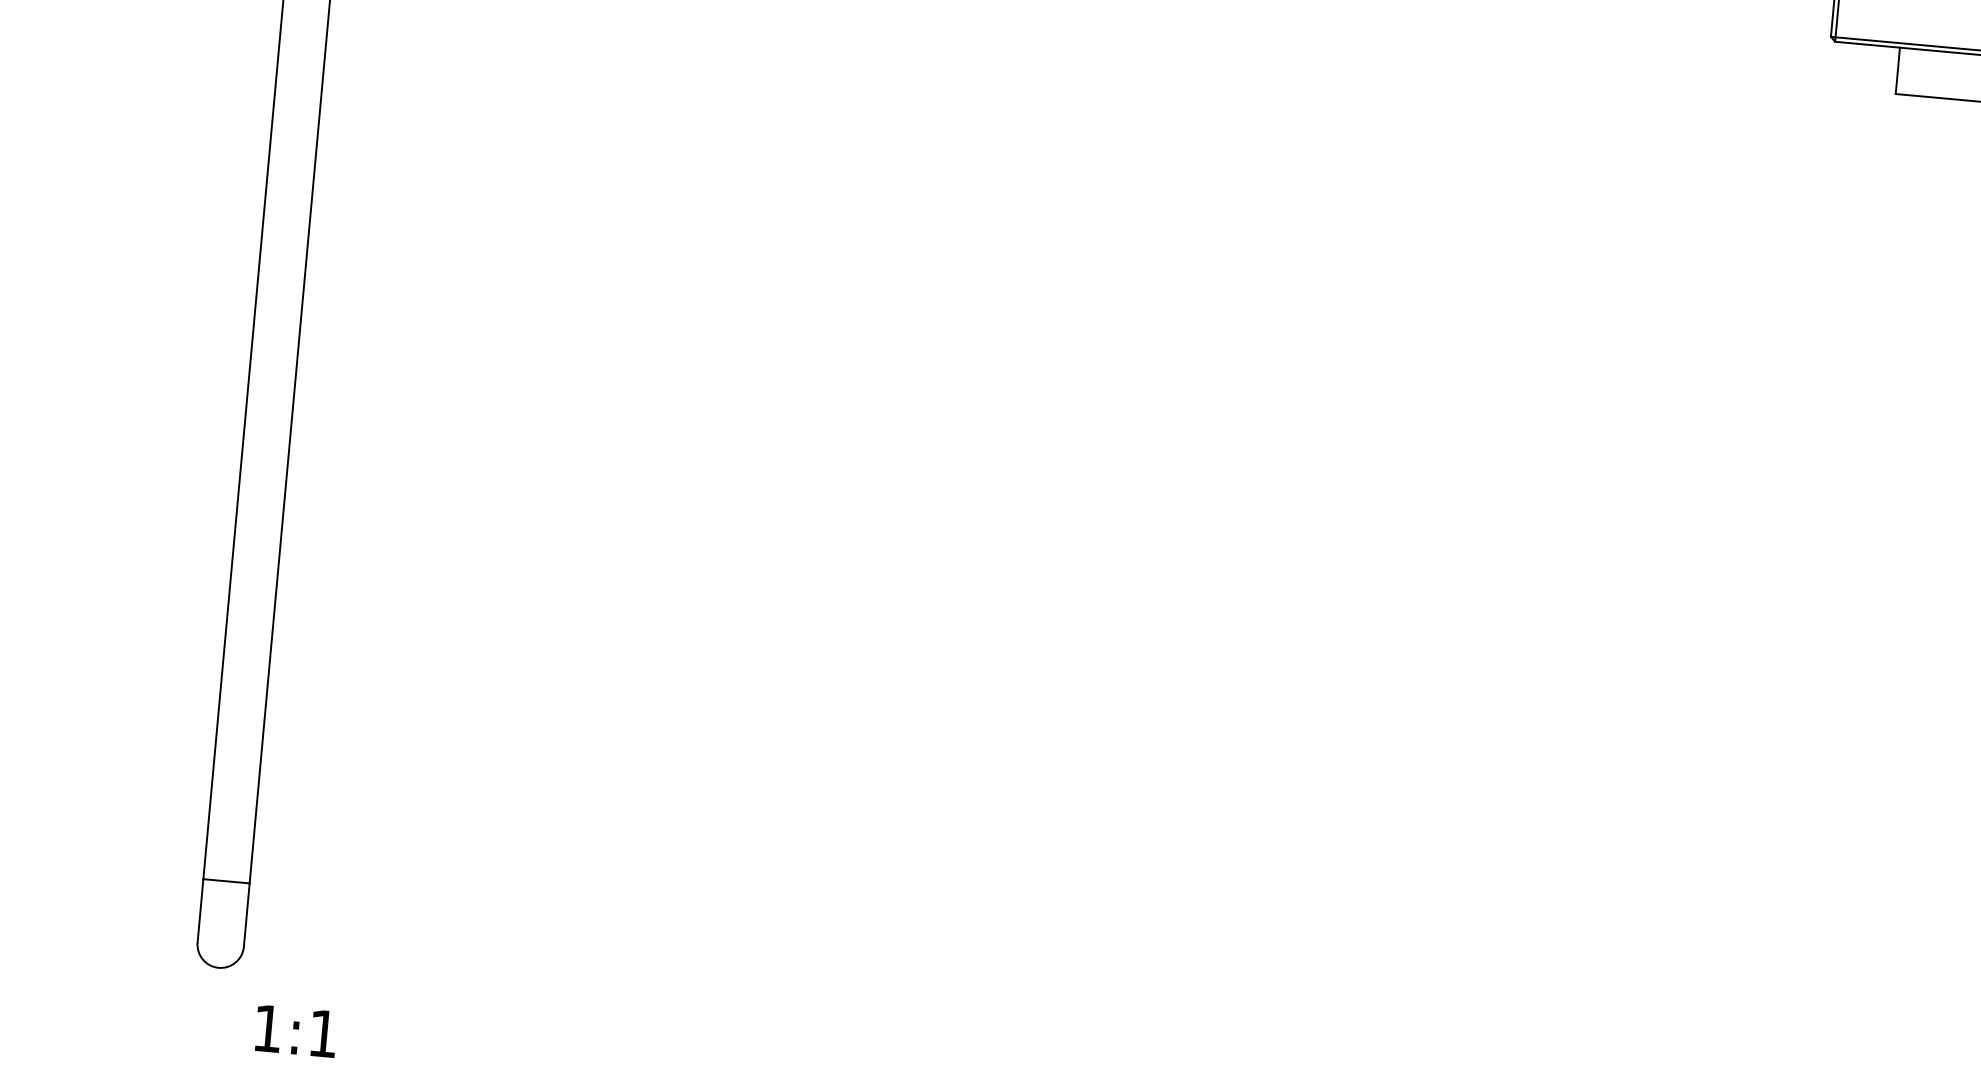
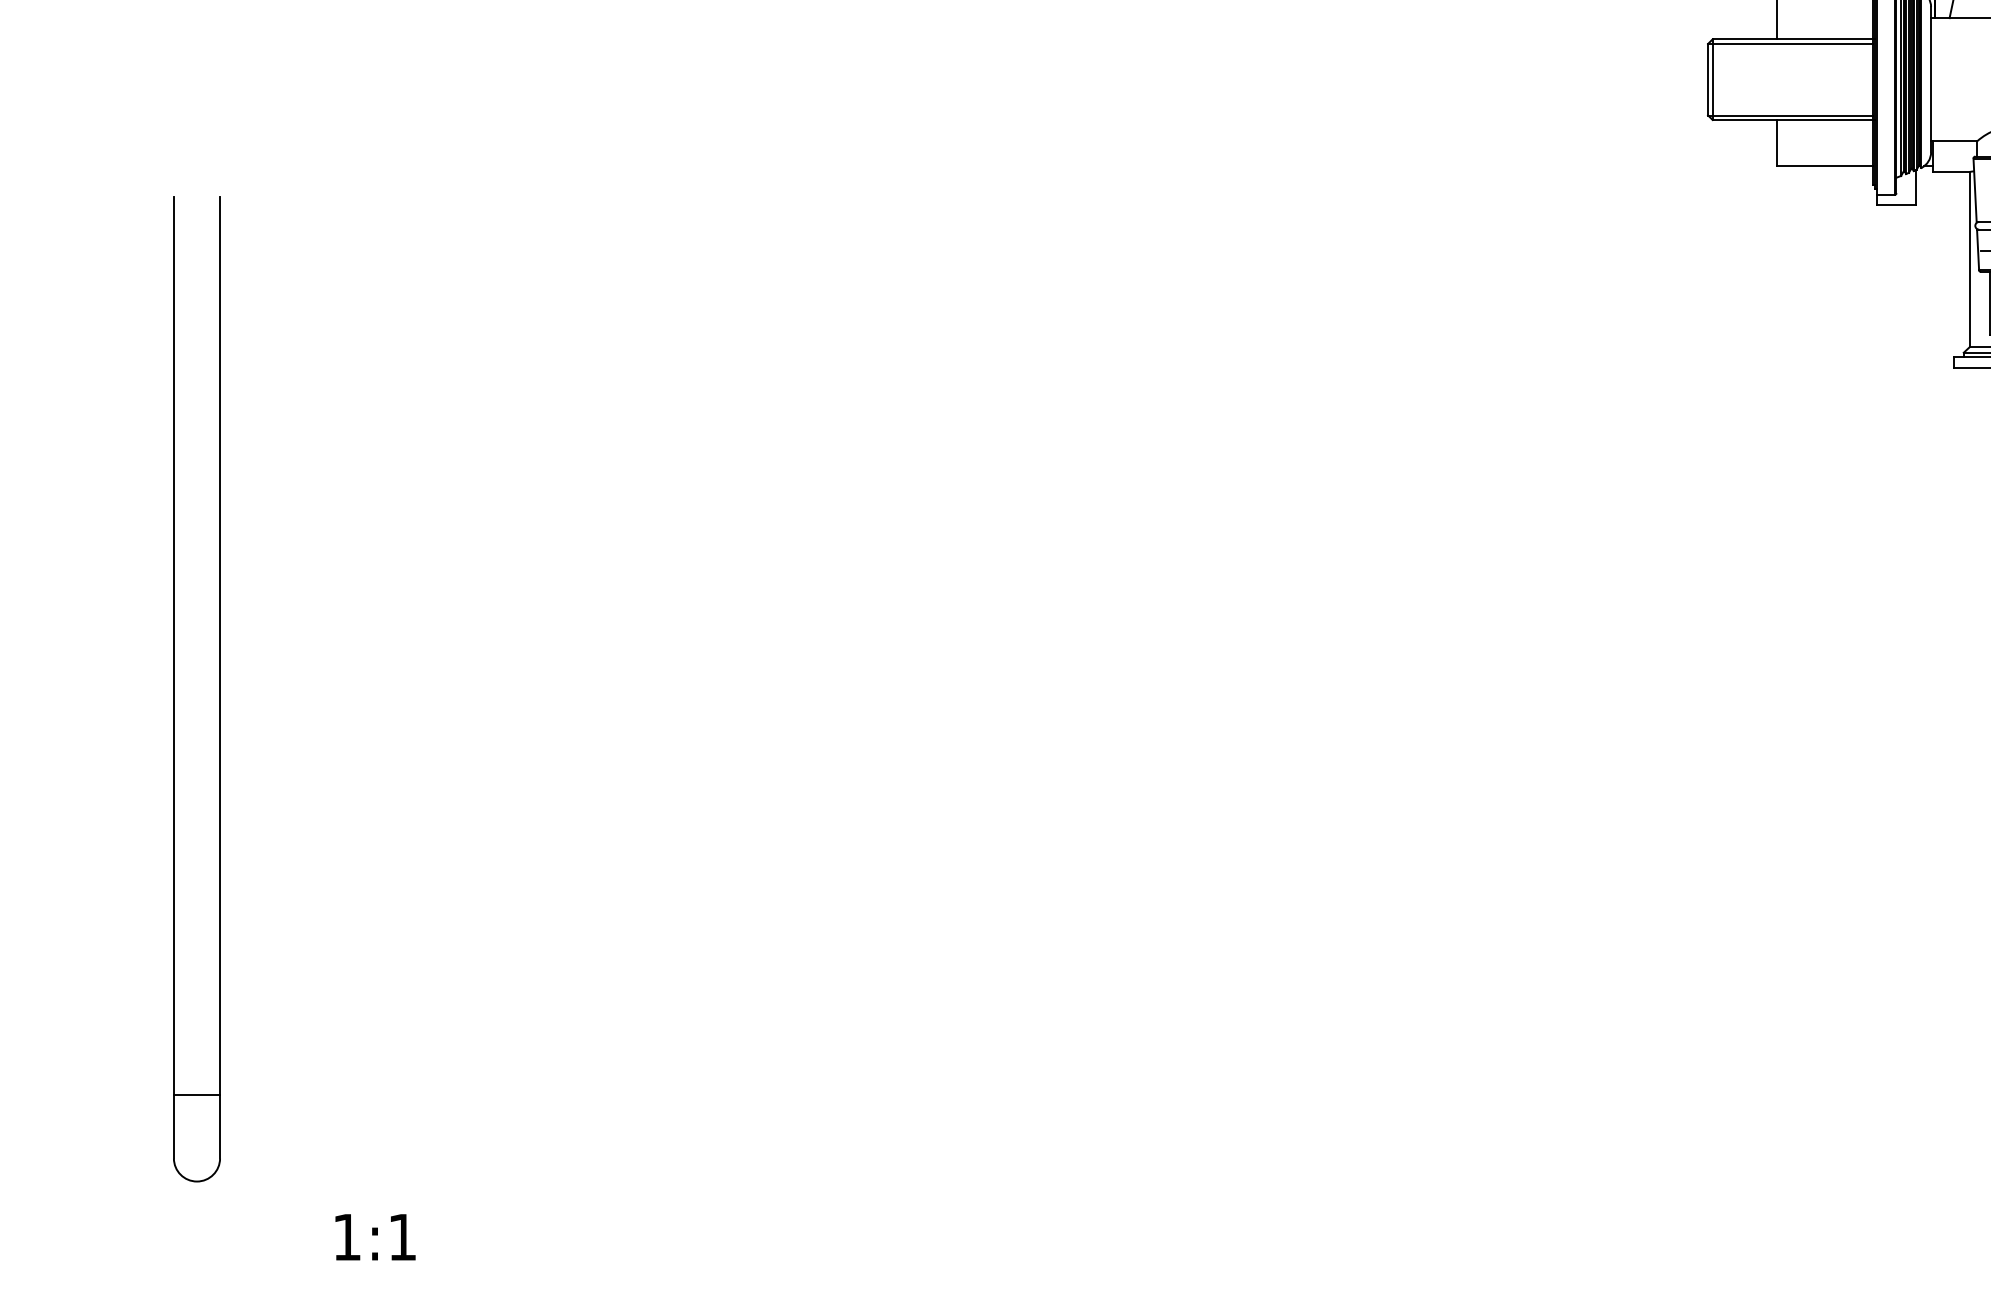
text: (296, 1031) -> (375, 1237), moved

